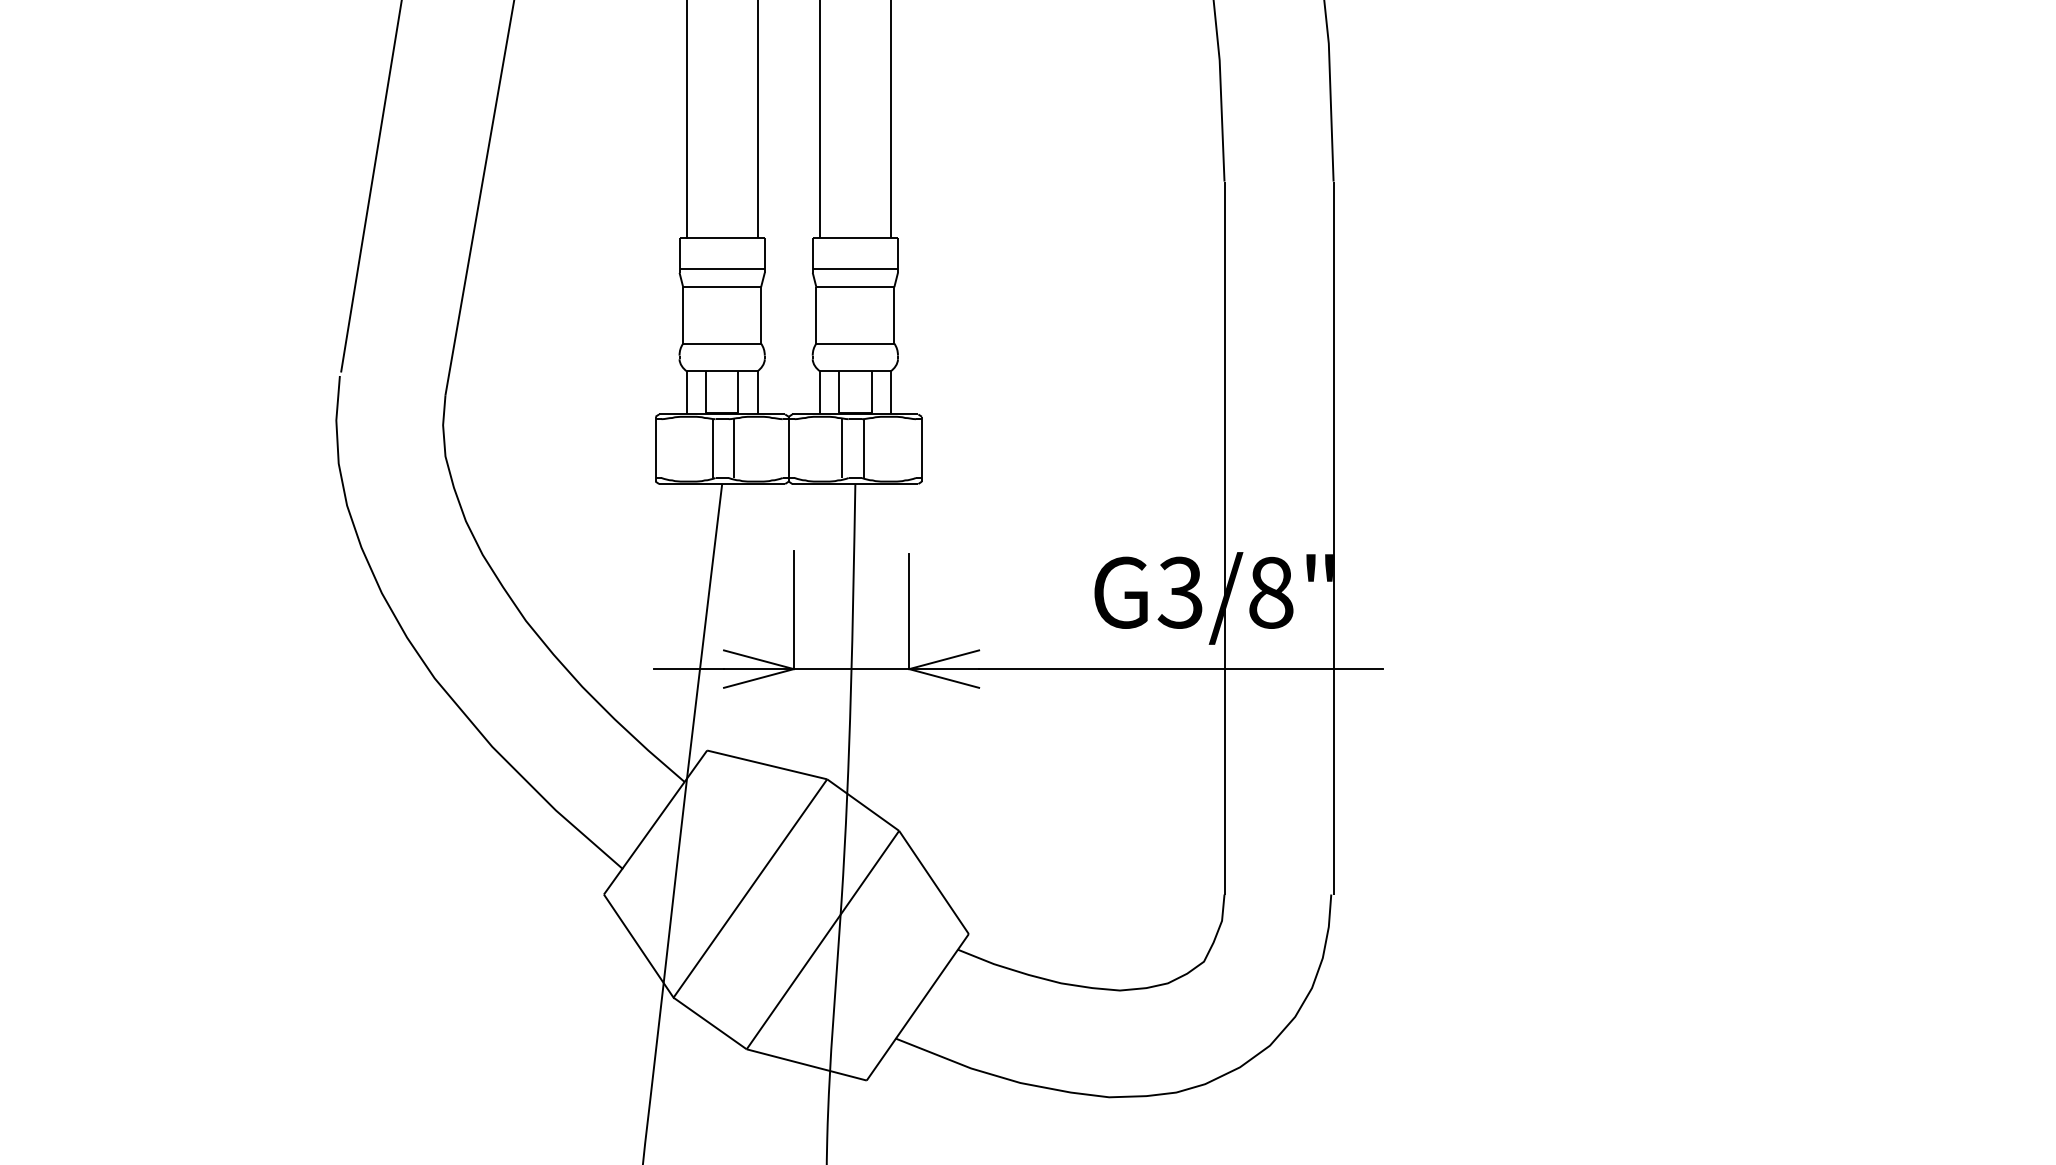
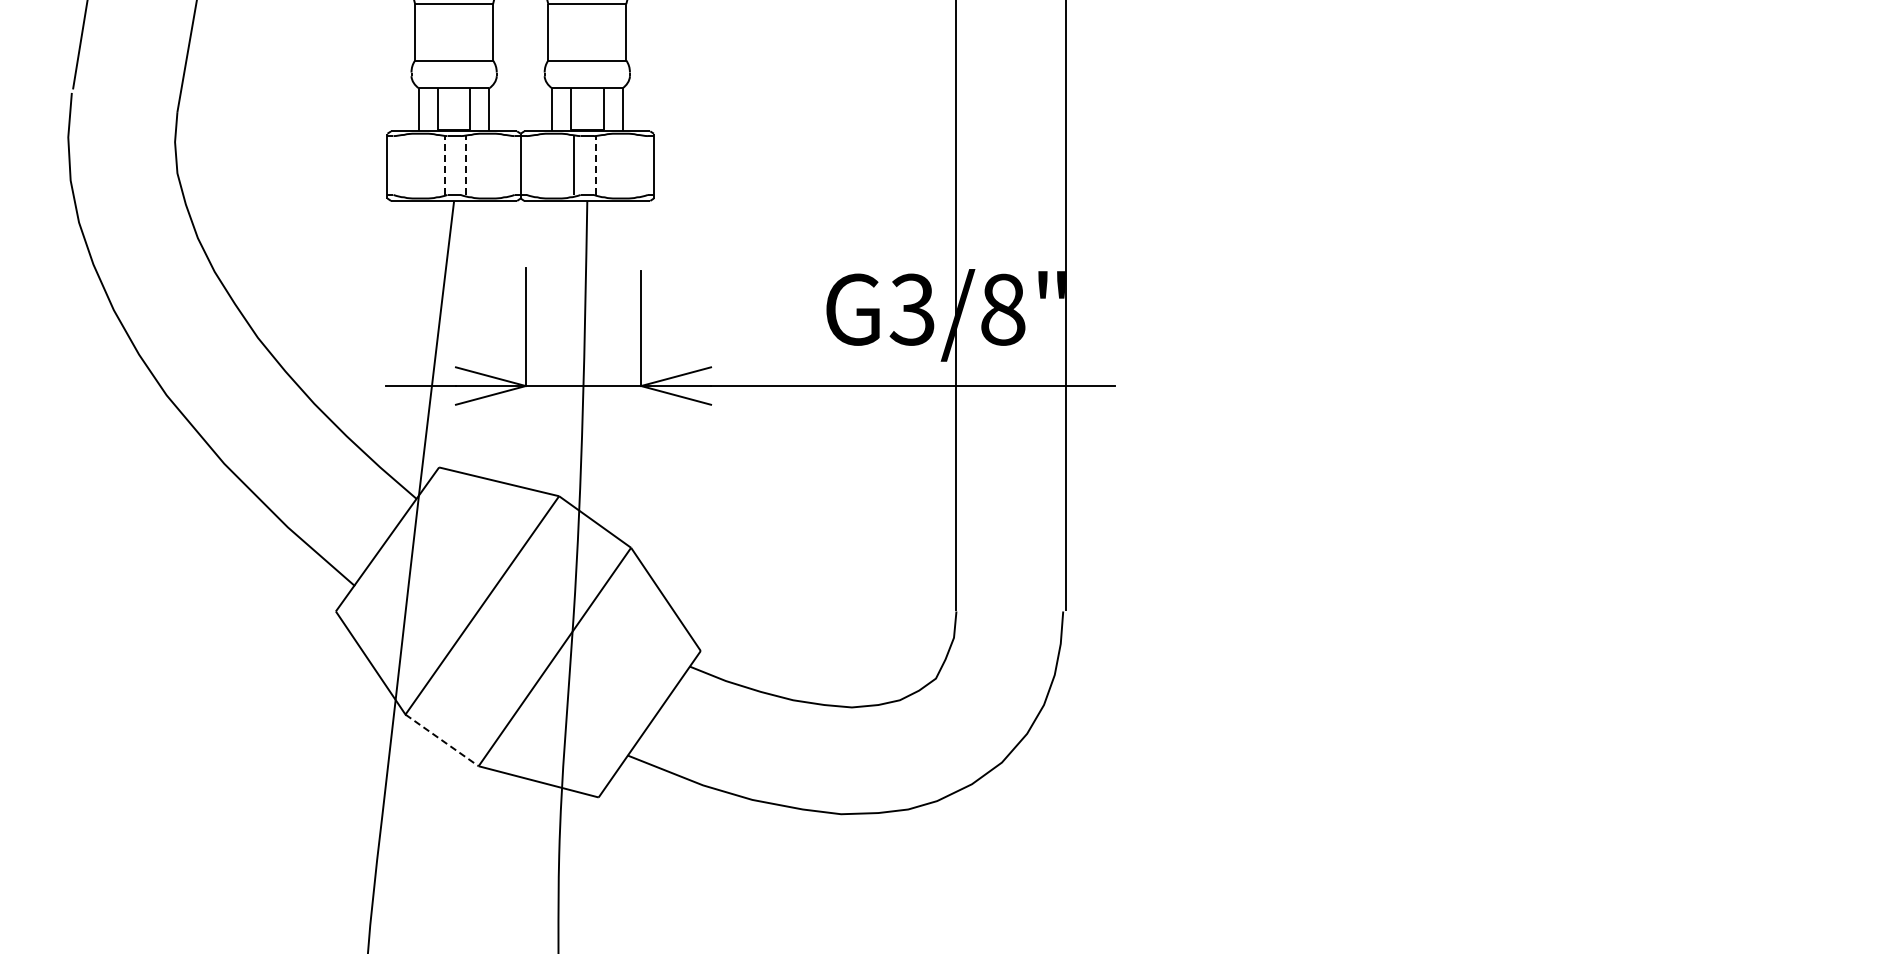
line: (713, 448) -> (445, 165), solid -> dashed
line: (733, 448) -> (465, 165), solid -> dashed
line: (864, 448) -> (596, 165), solid -> dashed
line: (710, 1023) -> (442, 740), solid -> dashed

